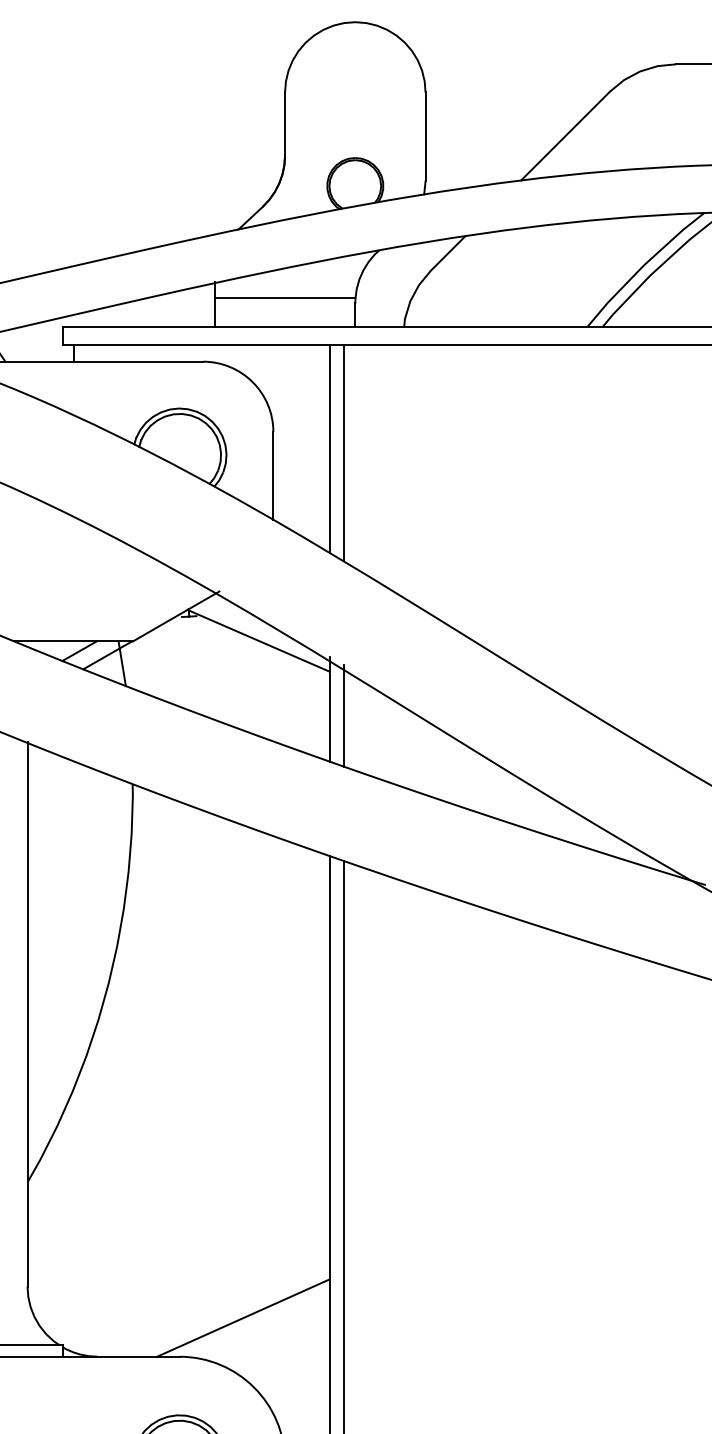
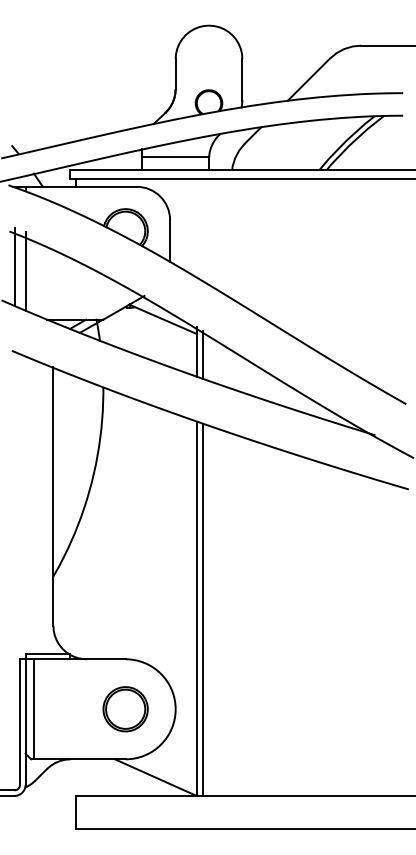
line: (328, 449) -> (196, 228), removed
line: (343, 453) -> (203, 230), removed
line: (242, 1317) -> (155, 640), removed

